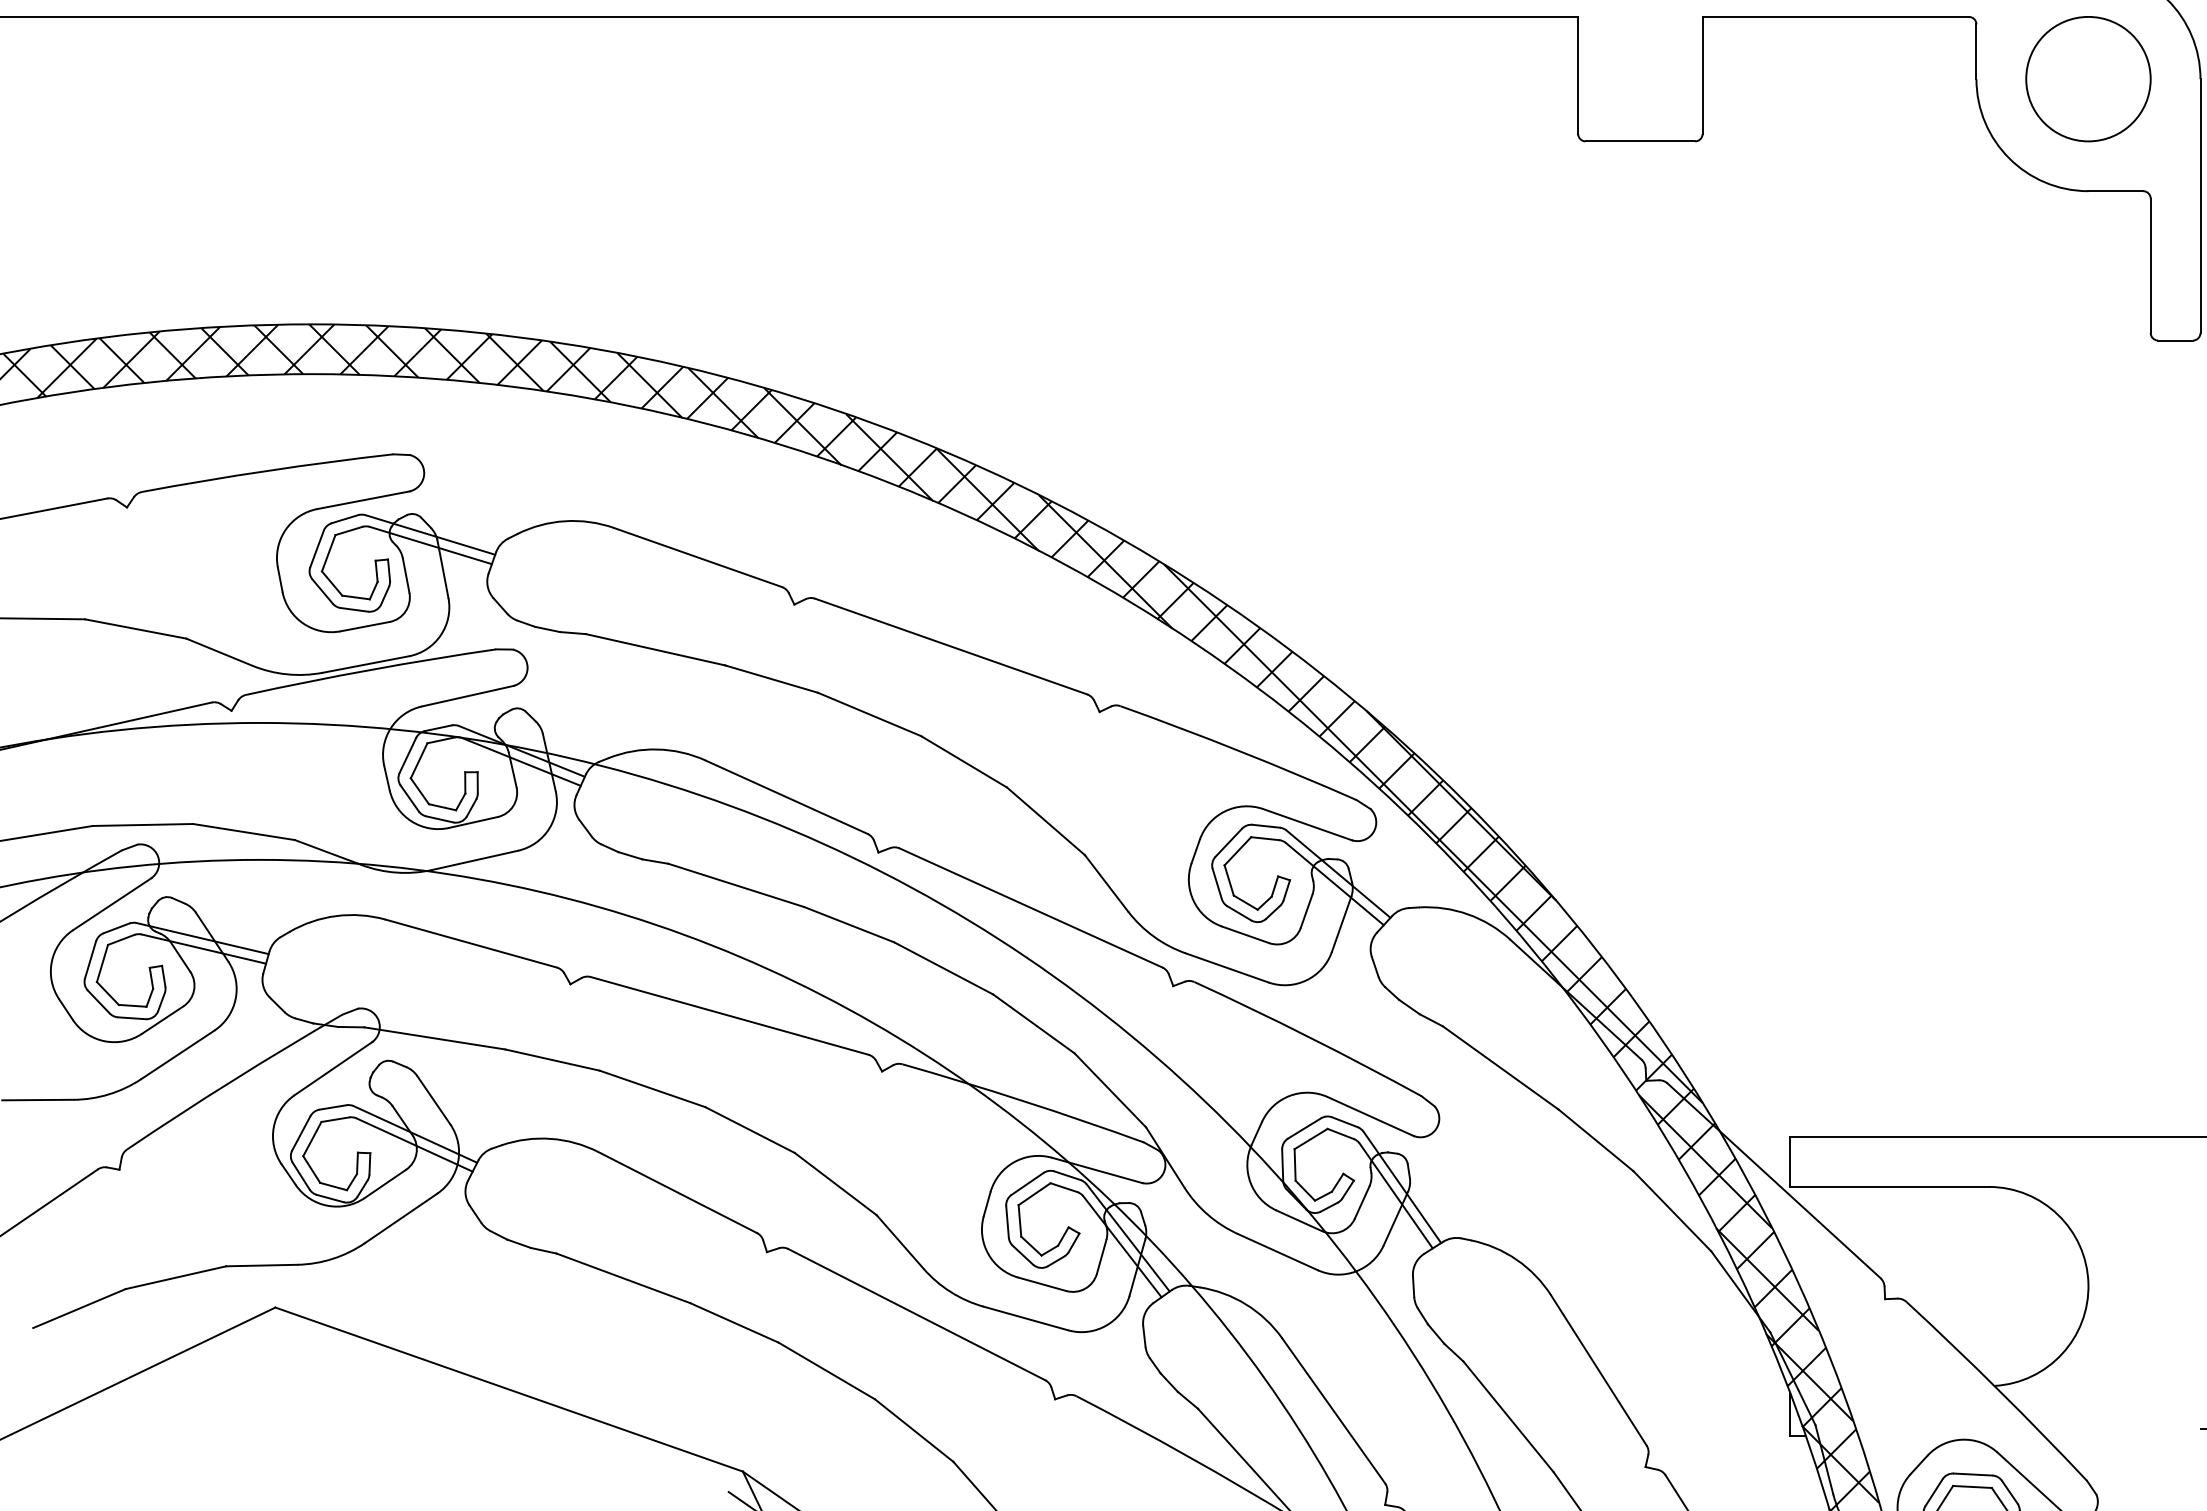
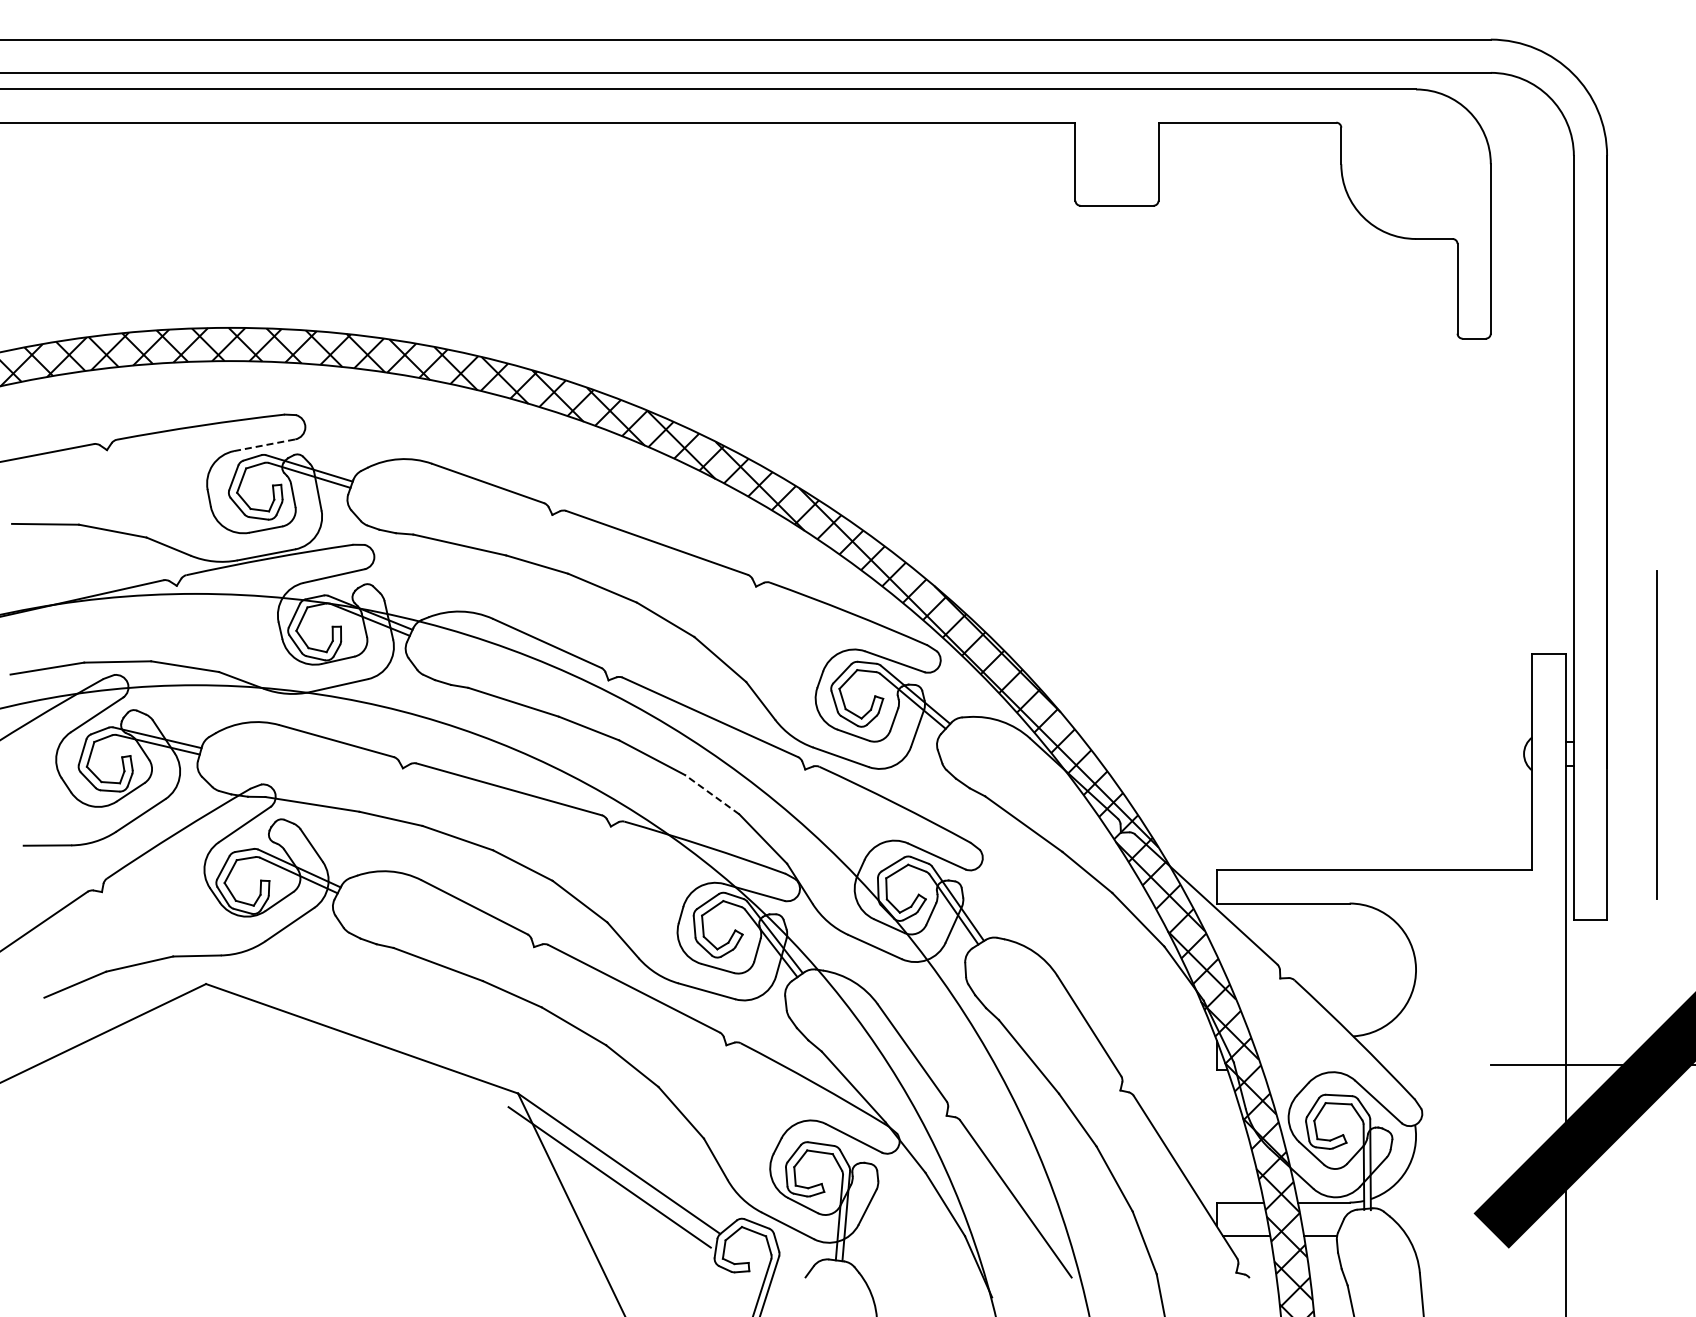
circle: (2087, 78) -> (1415, 163), removed
line: (364, 500) -> (265, 445), solid -> dashed
line: (1032, 1023) -> (711, 794), solid -> dashed

